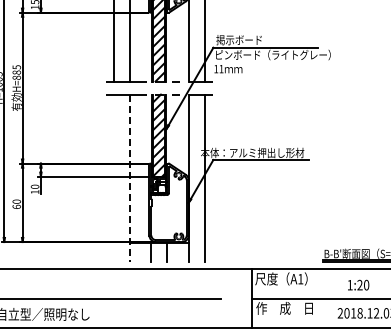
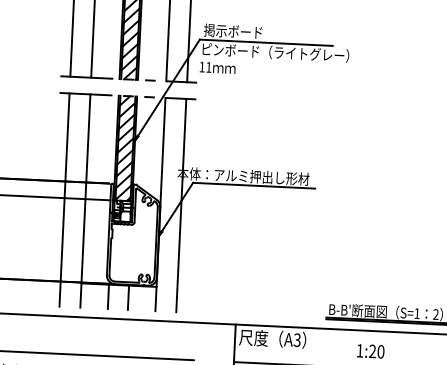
line: (113, 177) -> (64, 199), added
line: (129, 178) -> (84, 201), dashed -> solid
text: (300, 278) -> (297, 339), A1 -> A3

